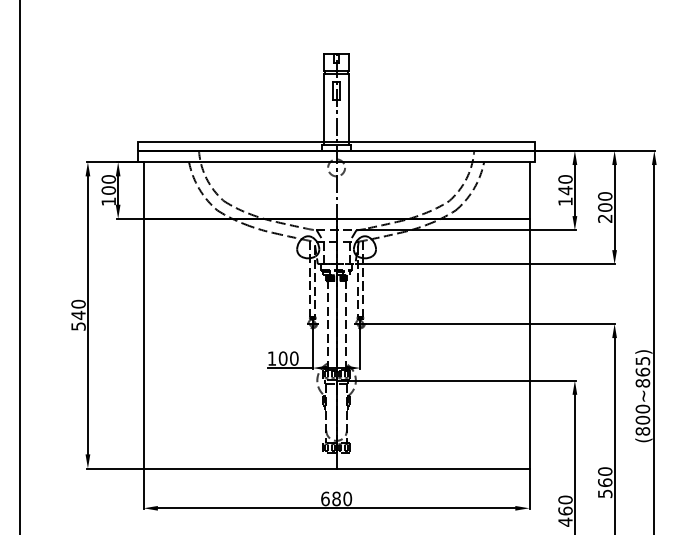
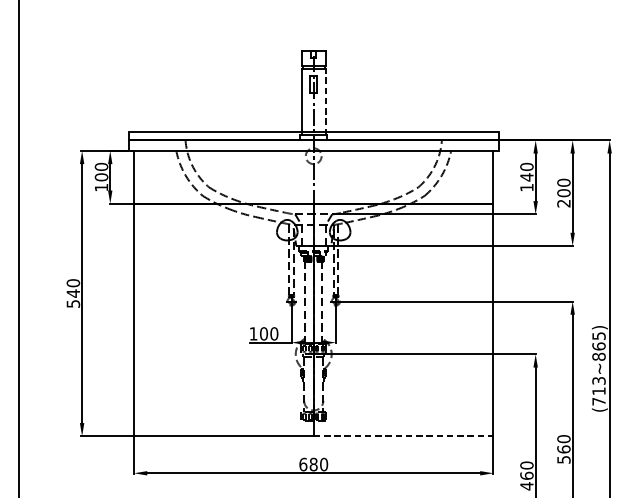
line: (349, 109) -> (325, 101), solid -> dashed
text: (642, 419) -> (598, 390), (800~865) -> (713~865)
line: (433, 468) -> (403, 436), solid -> dashed

